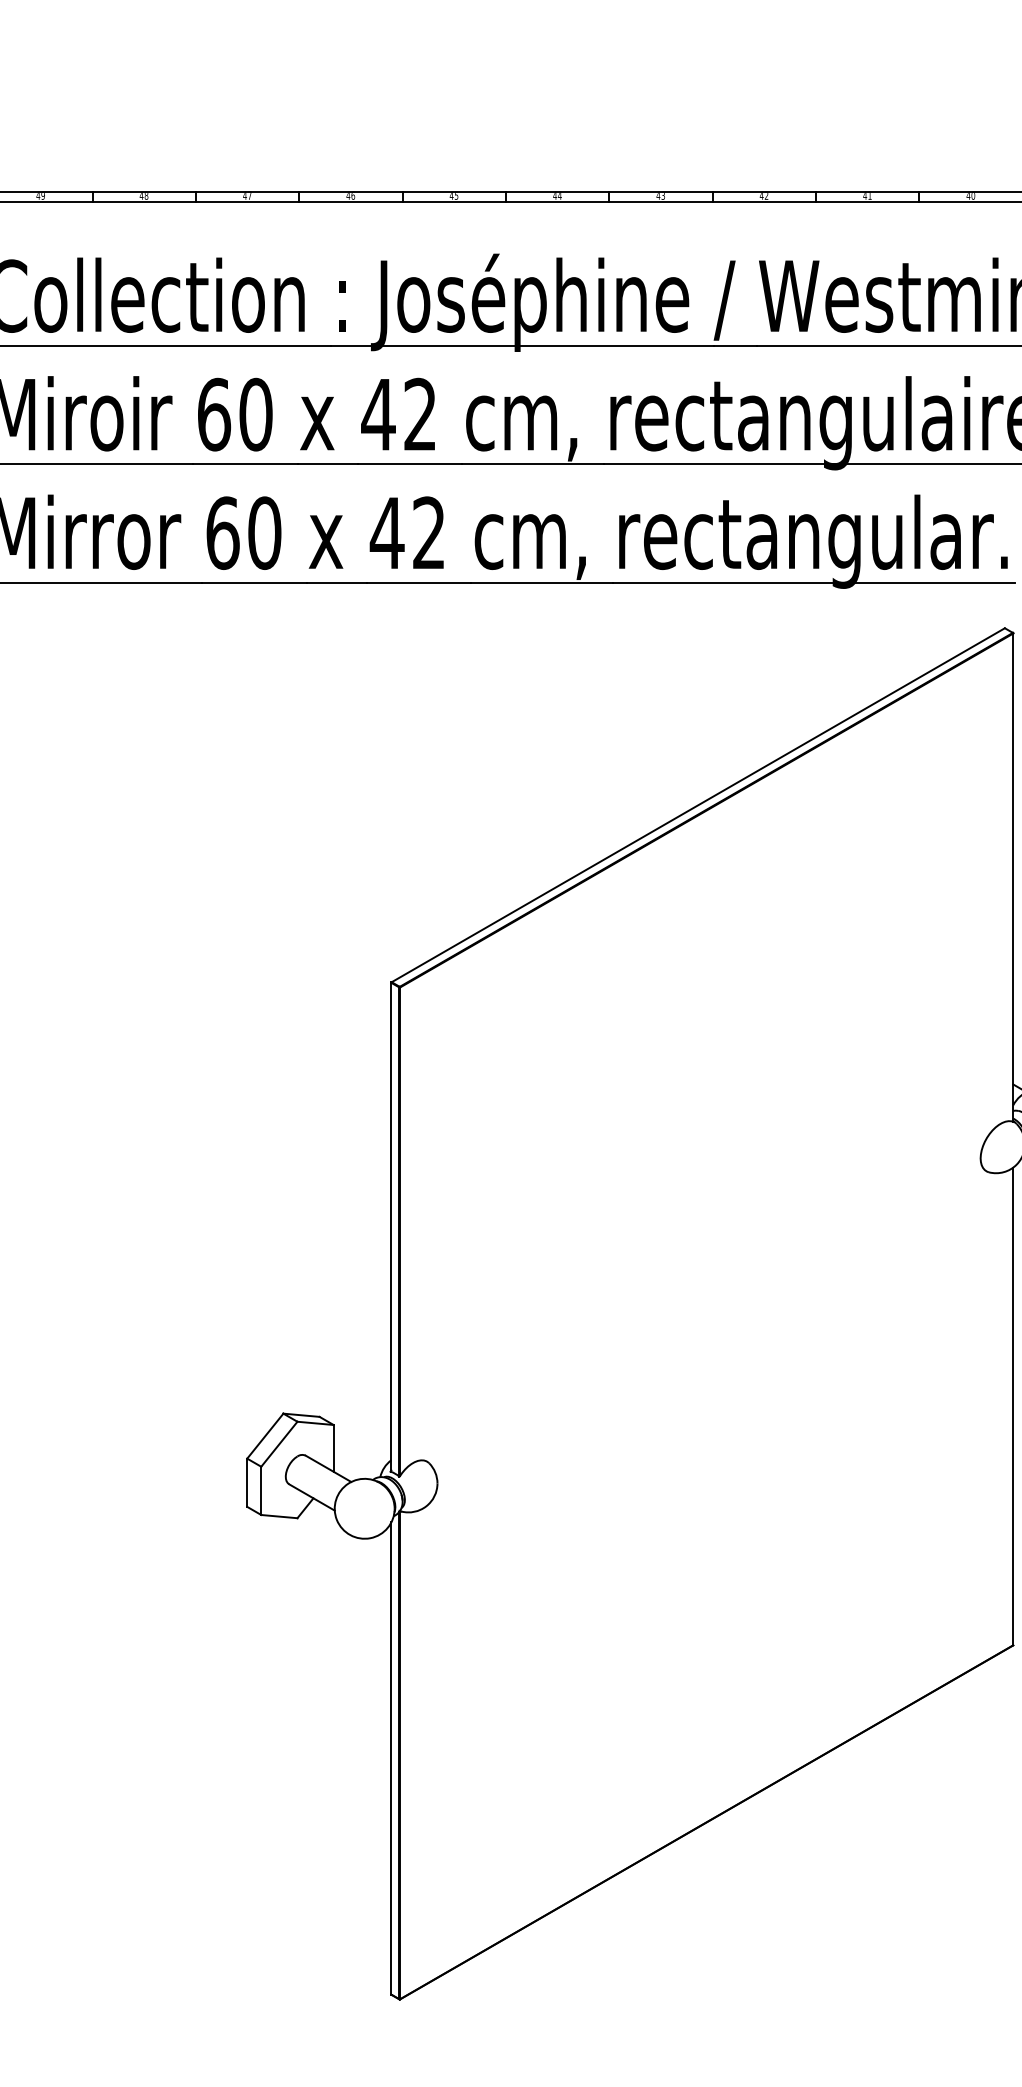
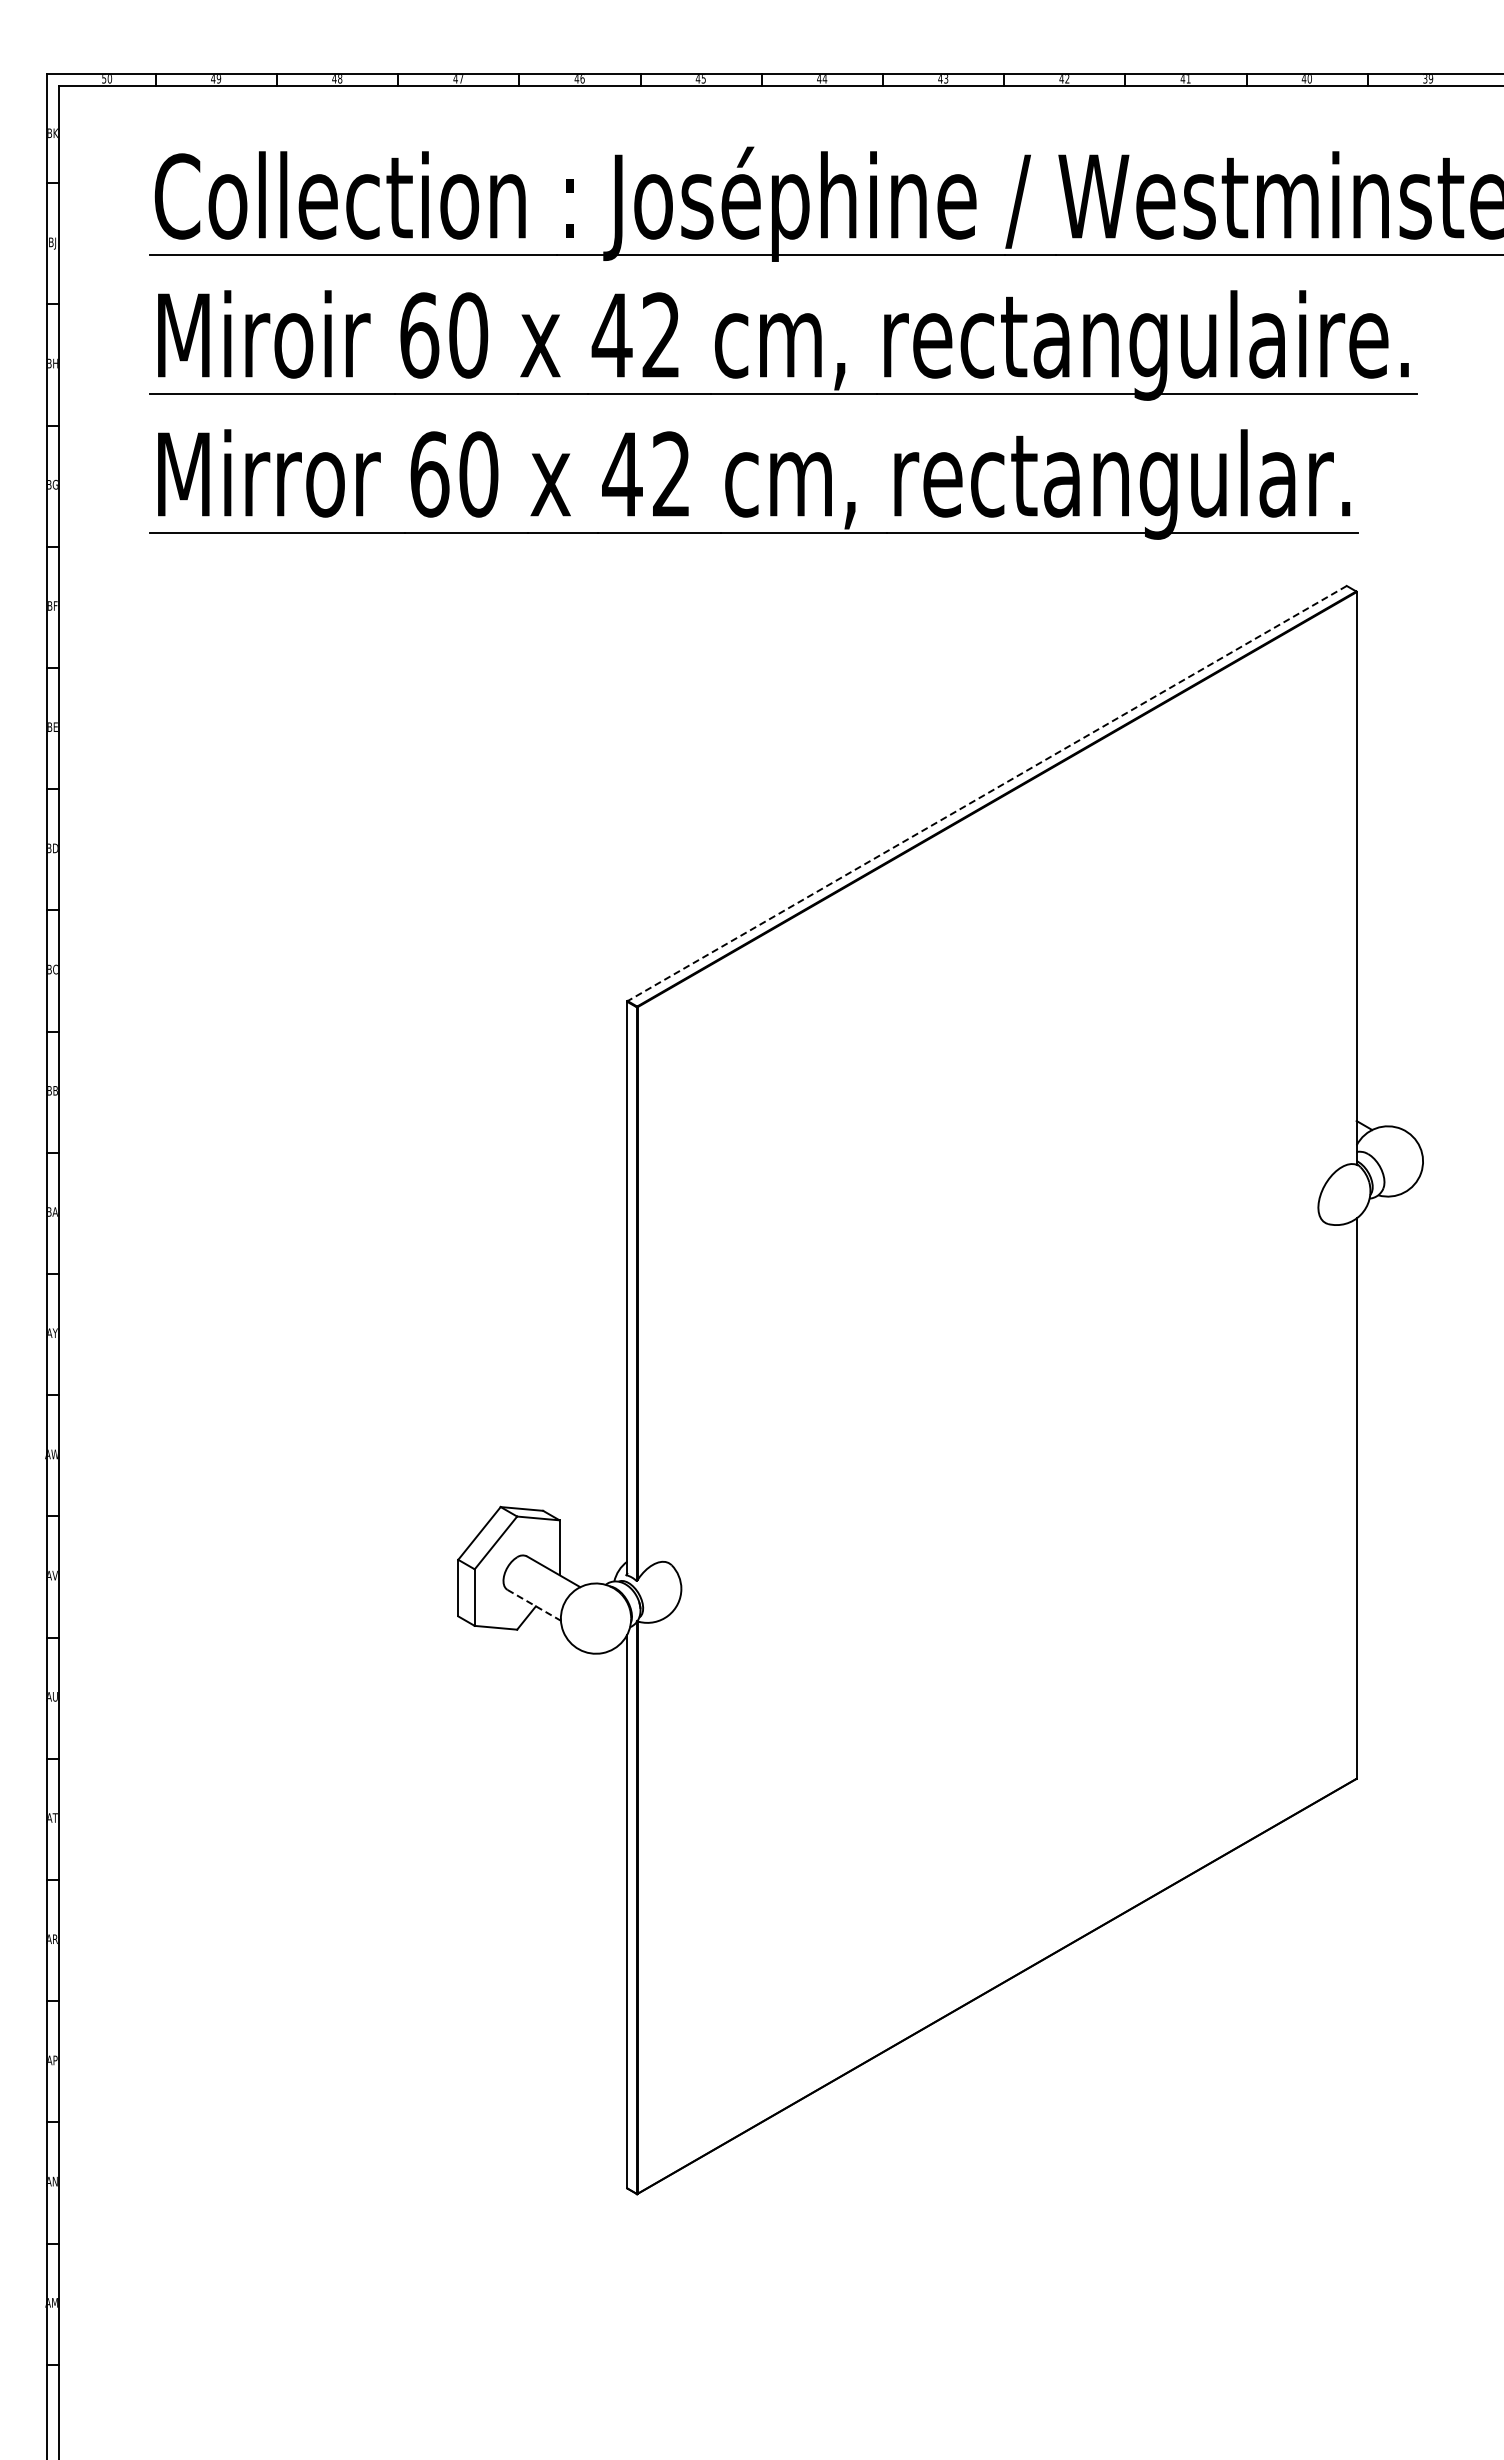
line: (697, 805) -> (986, 793), solid -> dashed
line: (312, 1497) -> (534, 1605), solid -> dashed

